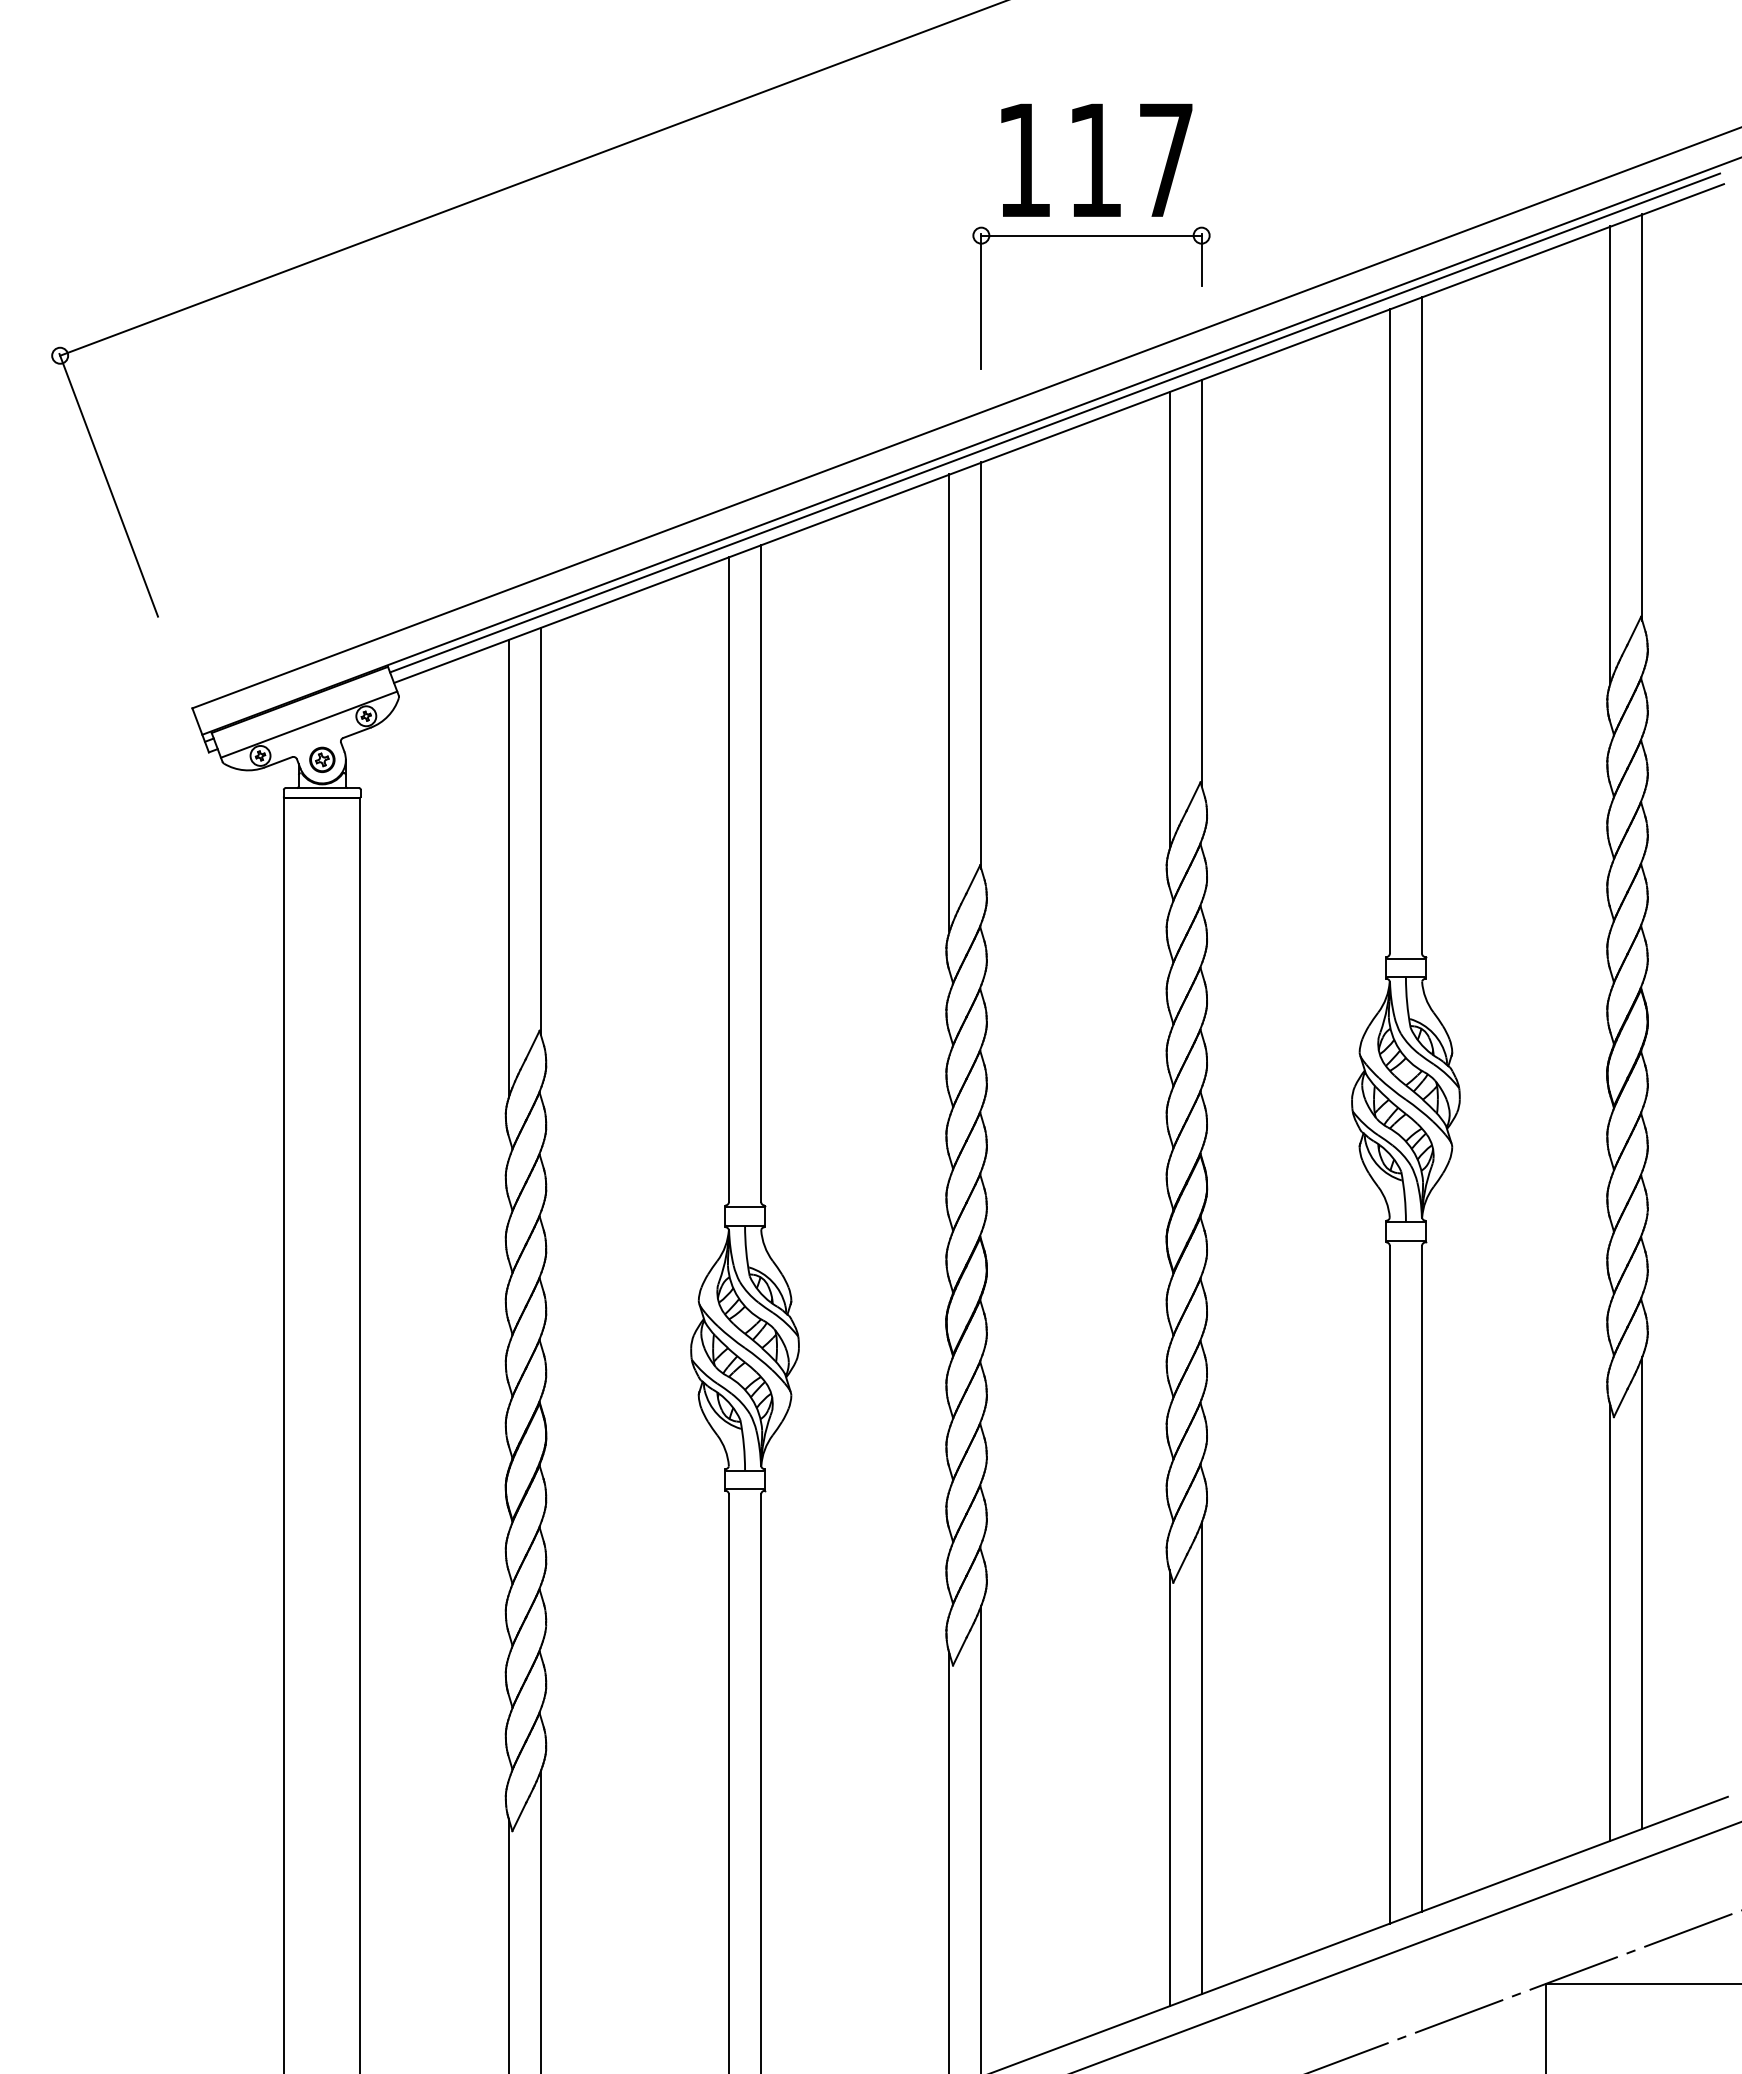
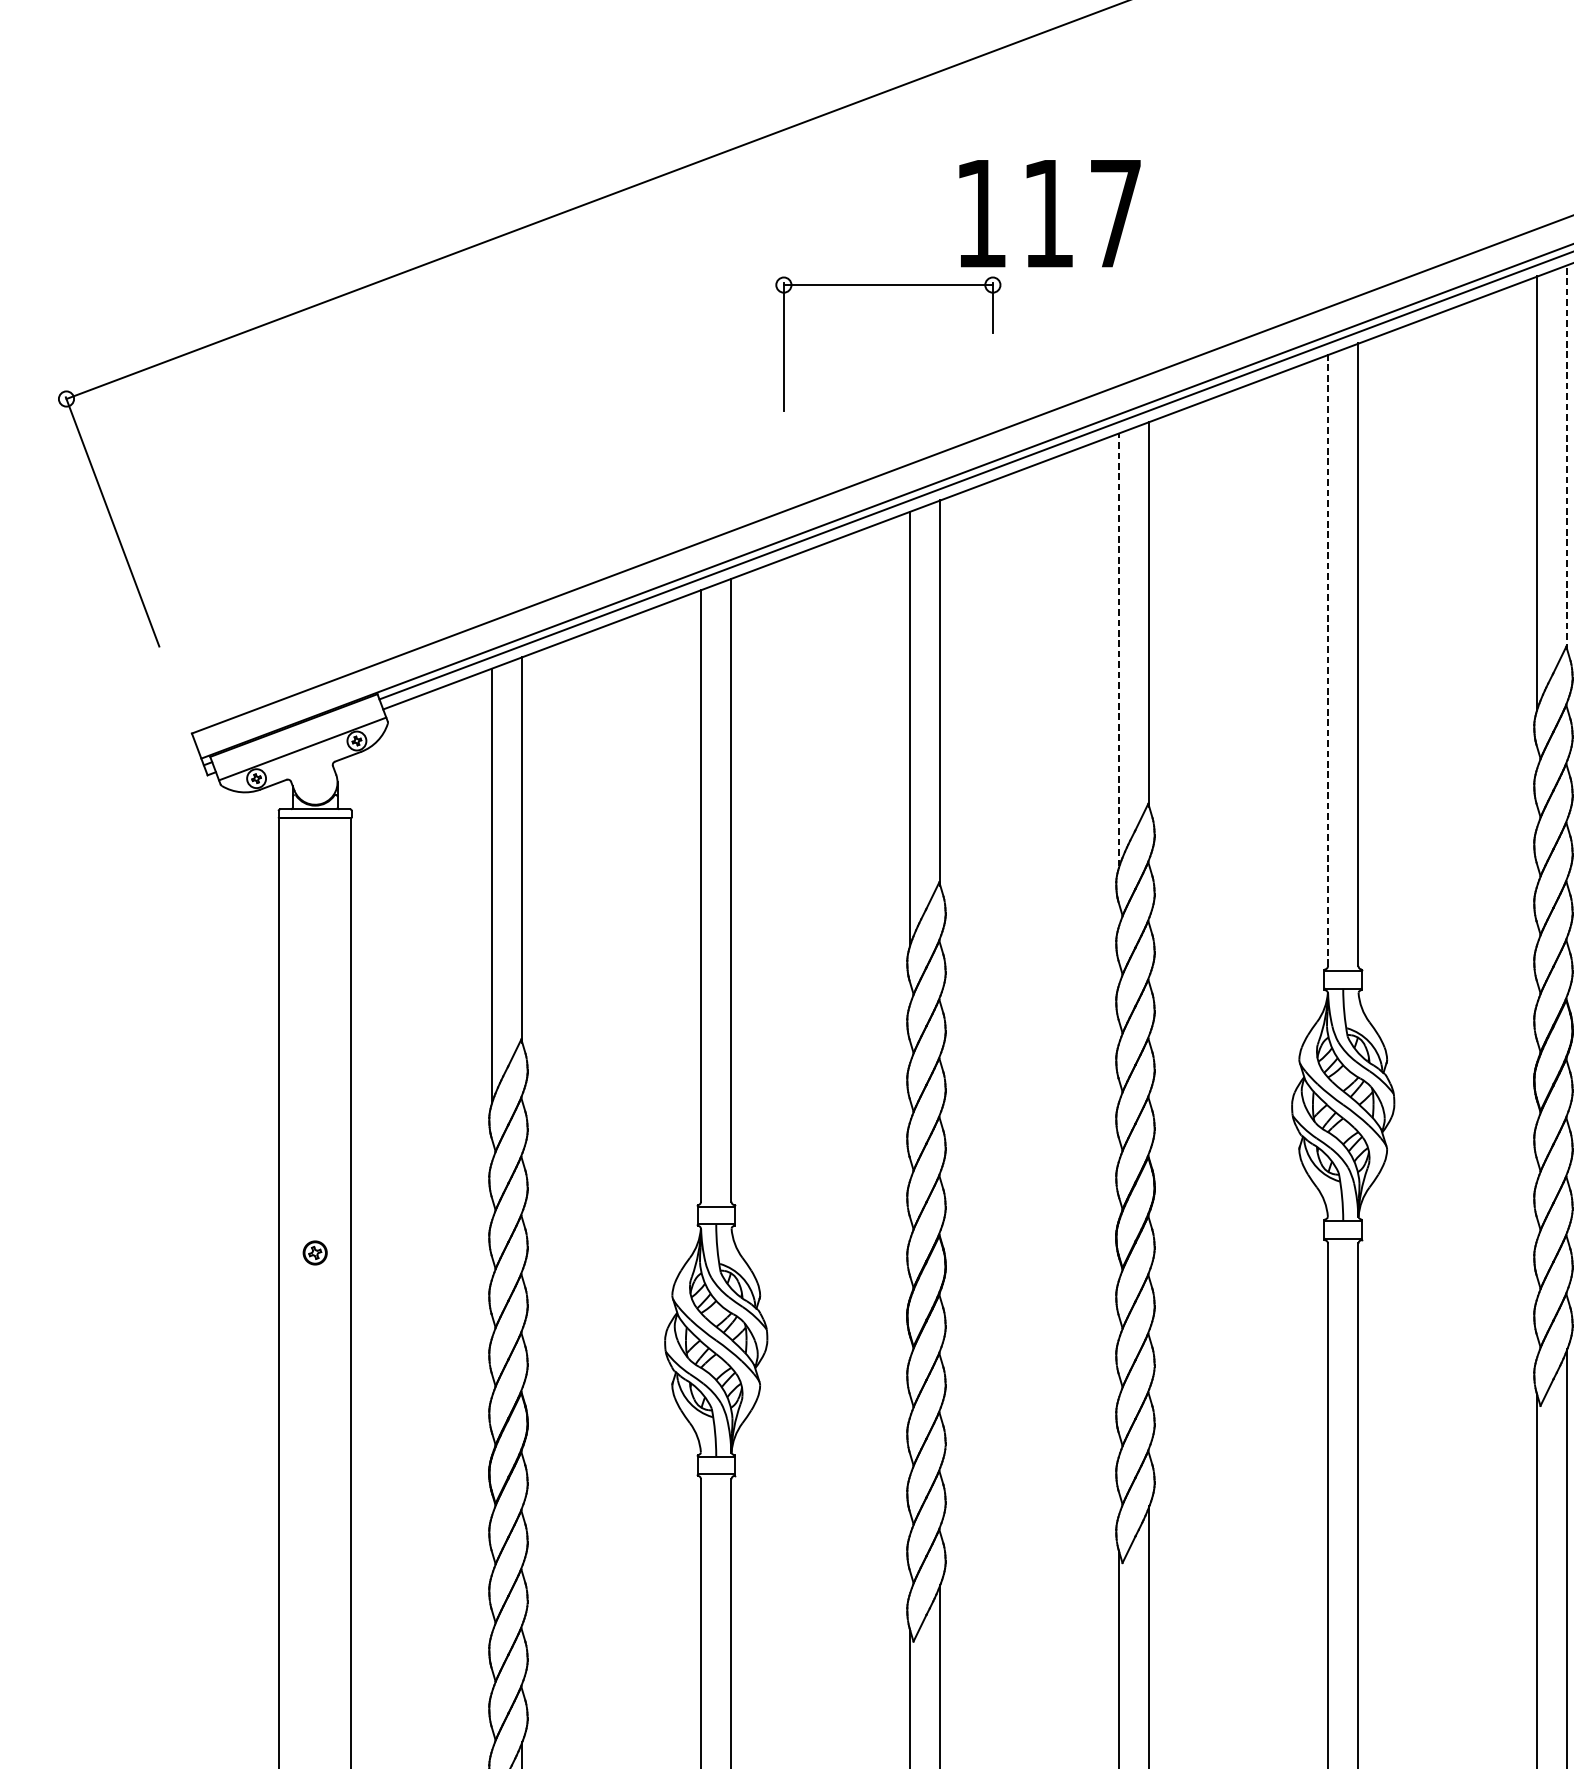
part: (1091, 236) -> (888, 285), moved
line: (1642, 416) -> (1567, 456), solid -> dashed
line: (1169, 619) -> (1118, 649), solid -> dashed
line: (1389, 630) -> (1327, 659), solid -> dashed
part: (322, 759) -> (315, 1252), moved

